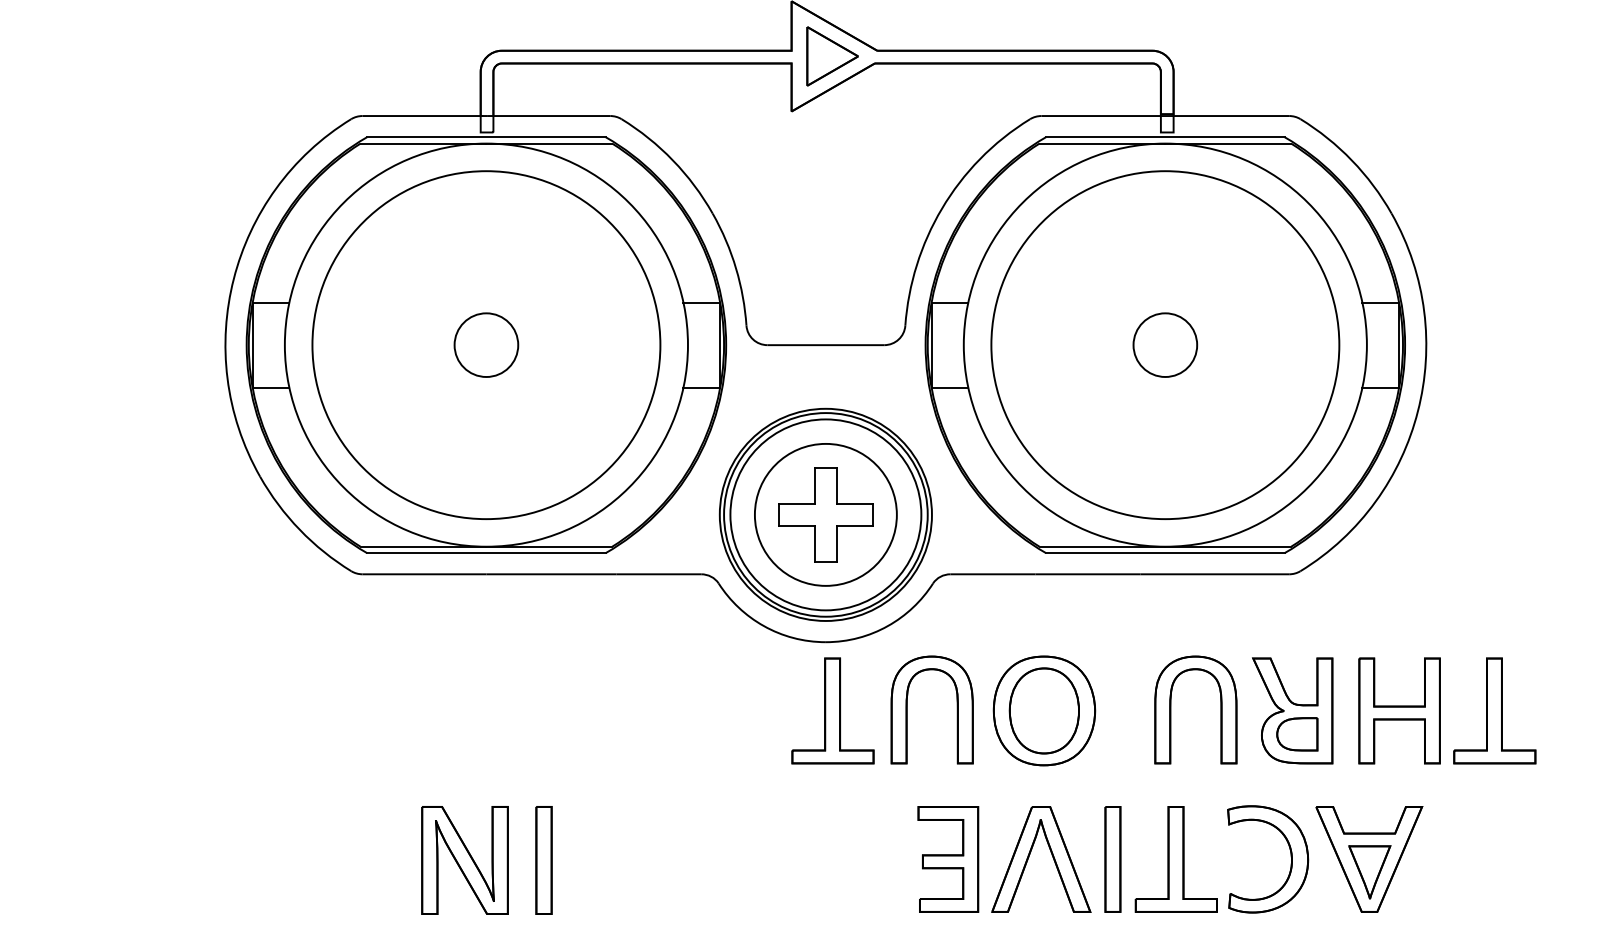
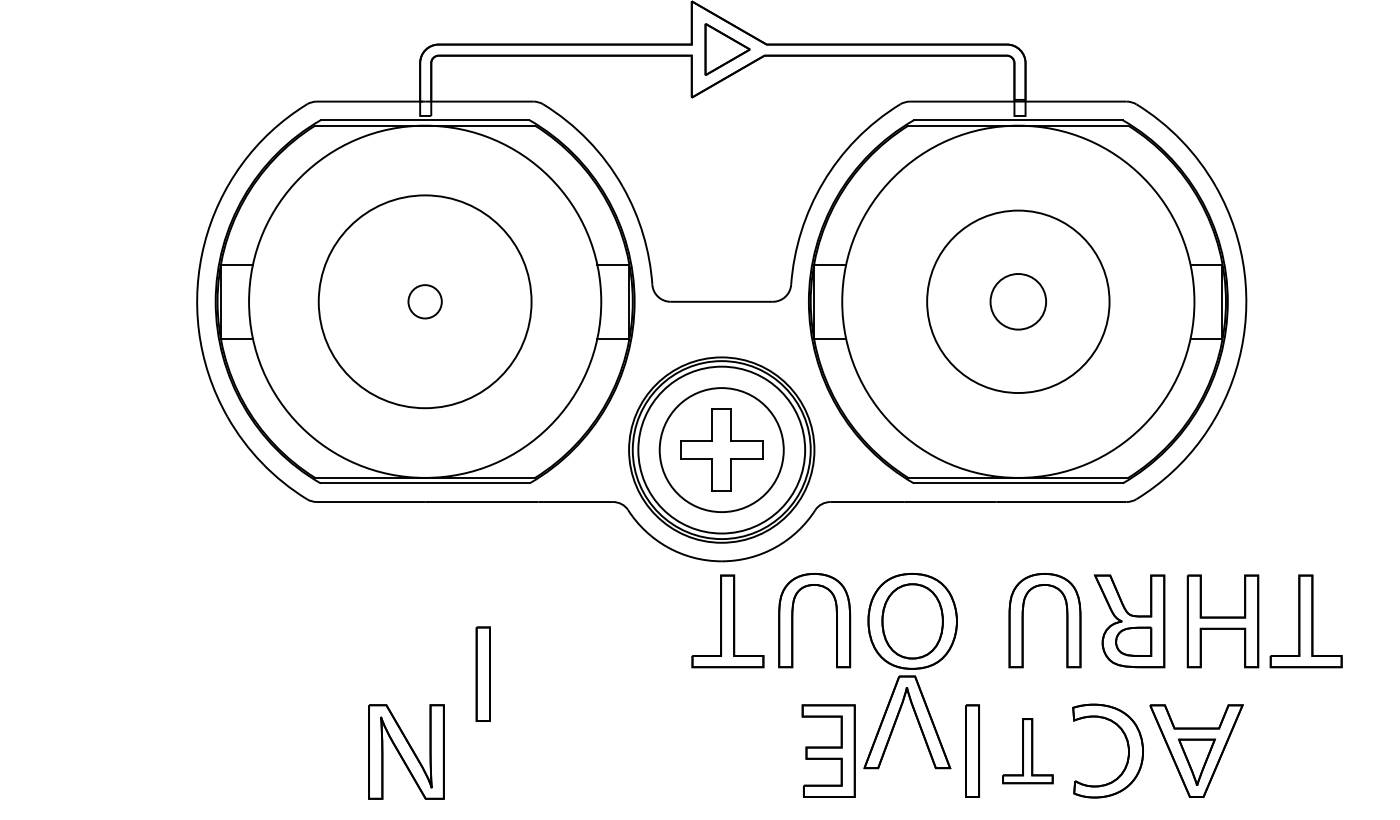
circle: (486, 344) -> (425, 301), size x0.6
circle: (486, 345) -> (425, 302), size x0.7
circle: (1165, 345) -> (1018, 302), size x0.6
part: (1051, 855) -> (916, 718), moved
part: (1175, 859) -> (1027, 751), size x0.7
part: (543, 860) -> (482, 674), moved

